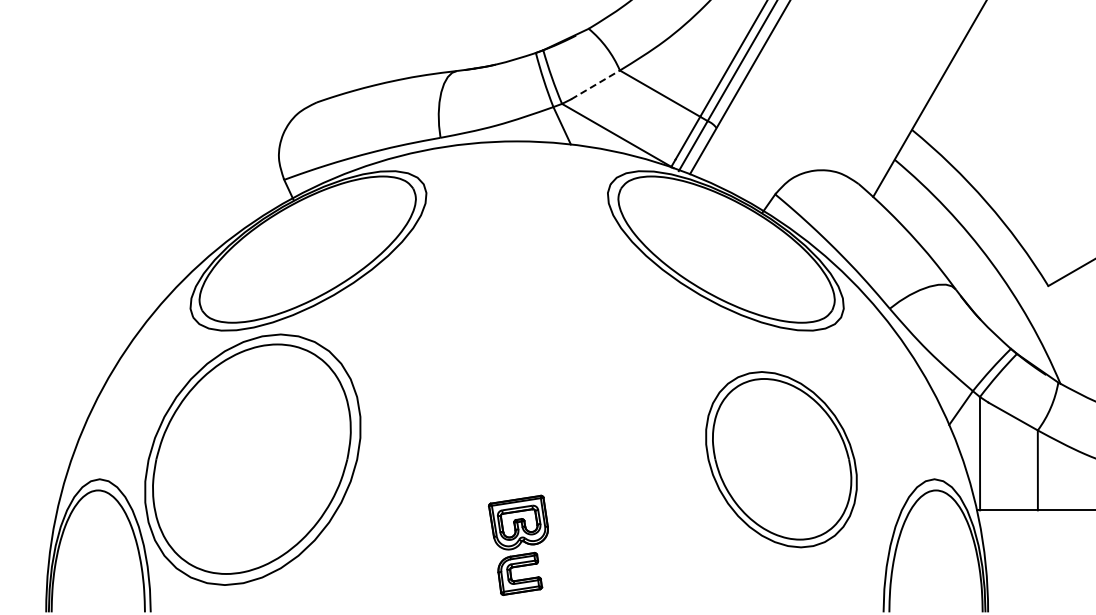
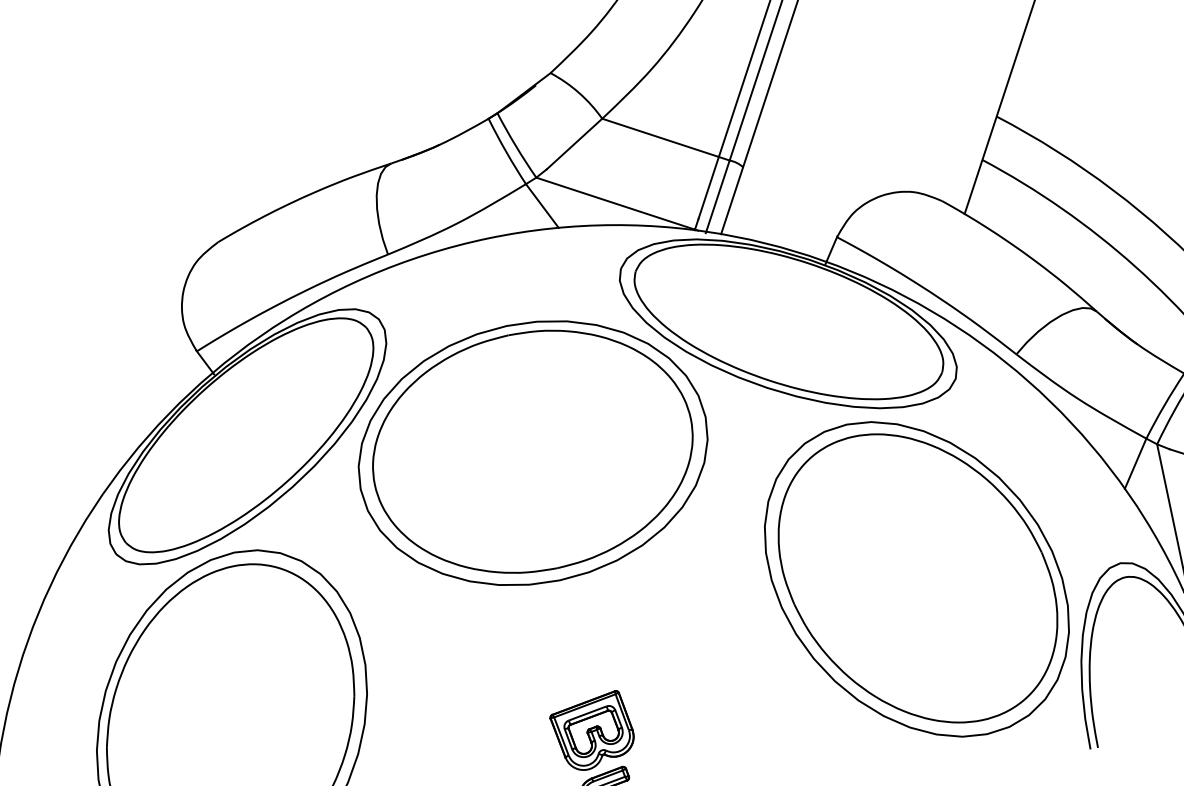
line: (595, 84) -> (574, 143), dashed -> solid
part: (517, 307) -> (533, 453), added
part: (781, 459) -> (916, 579), size x1.43

